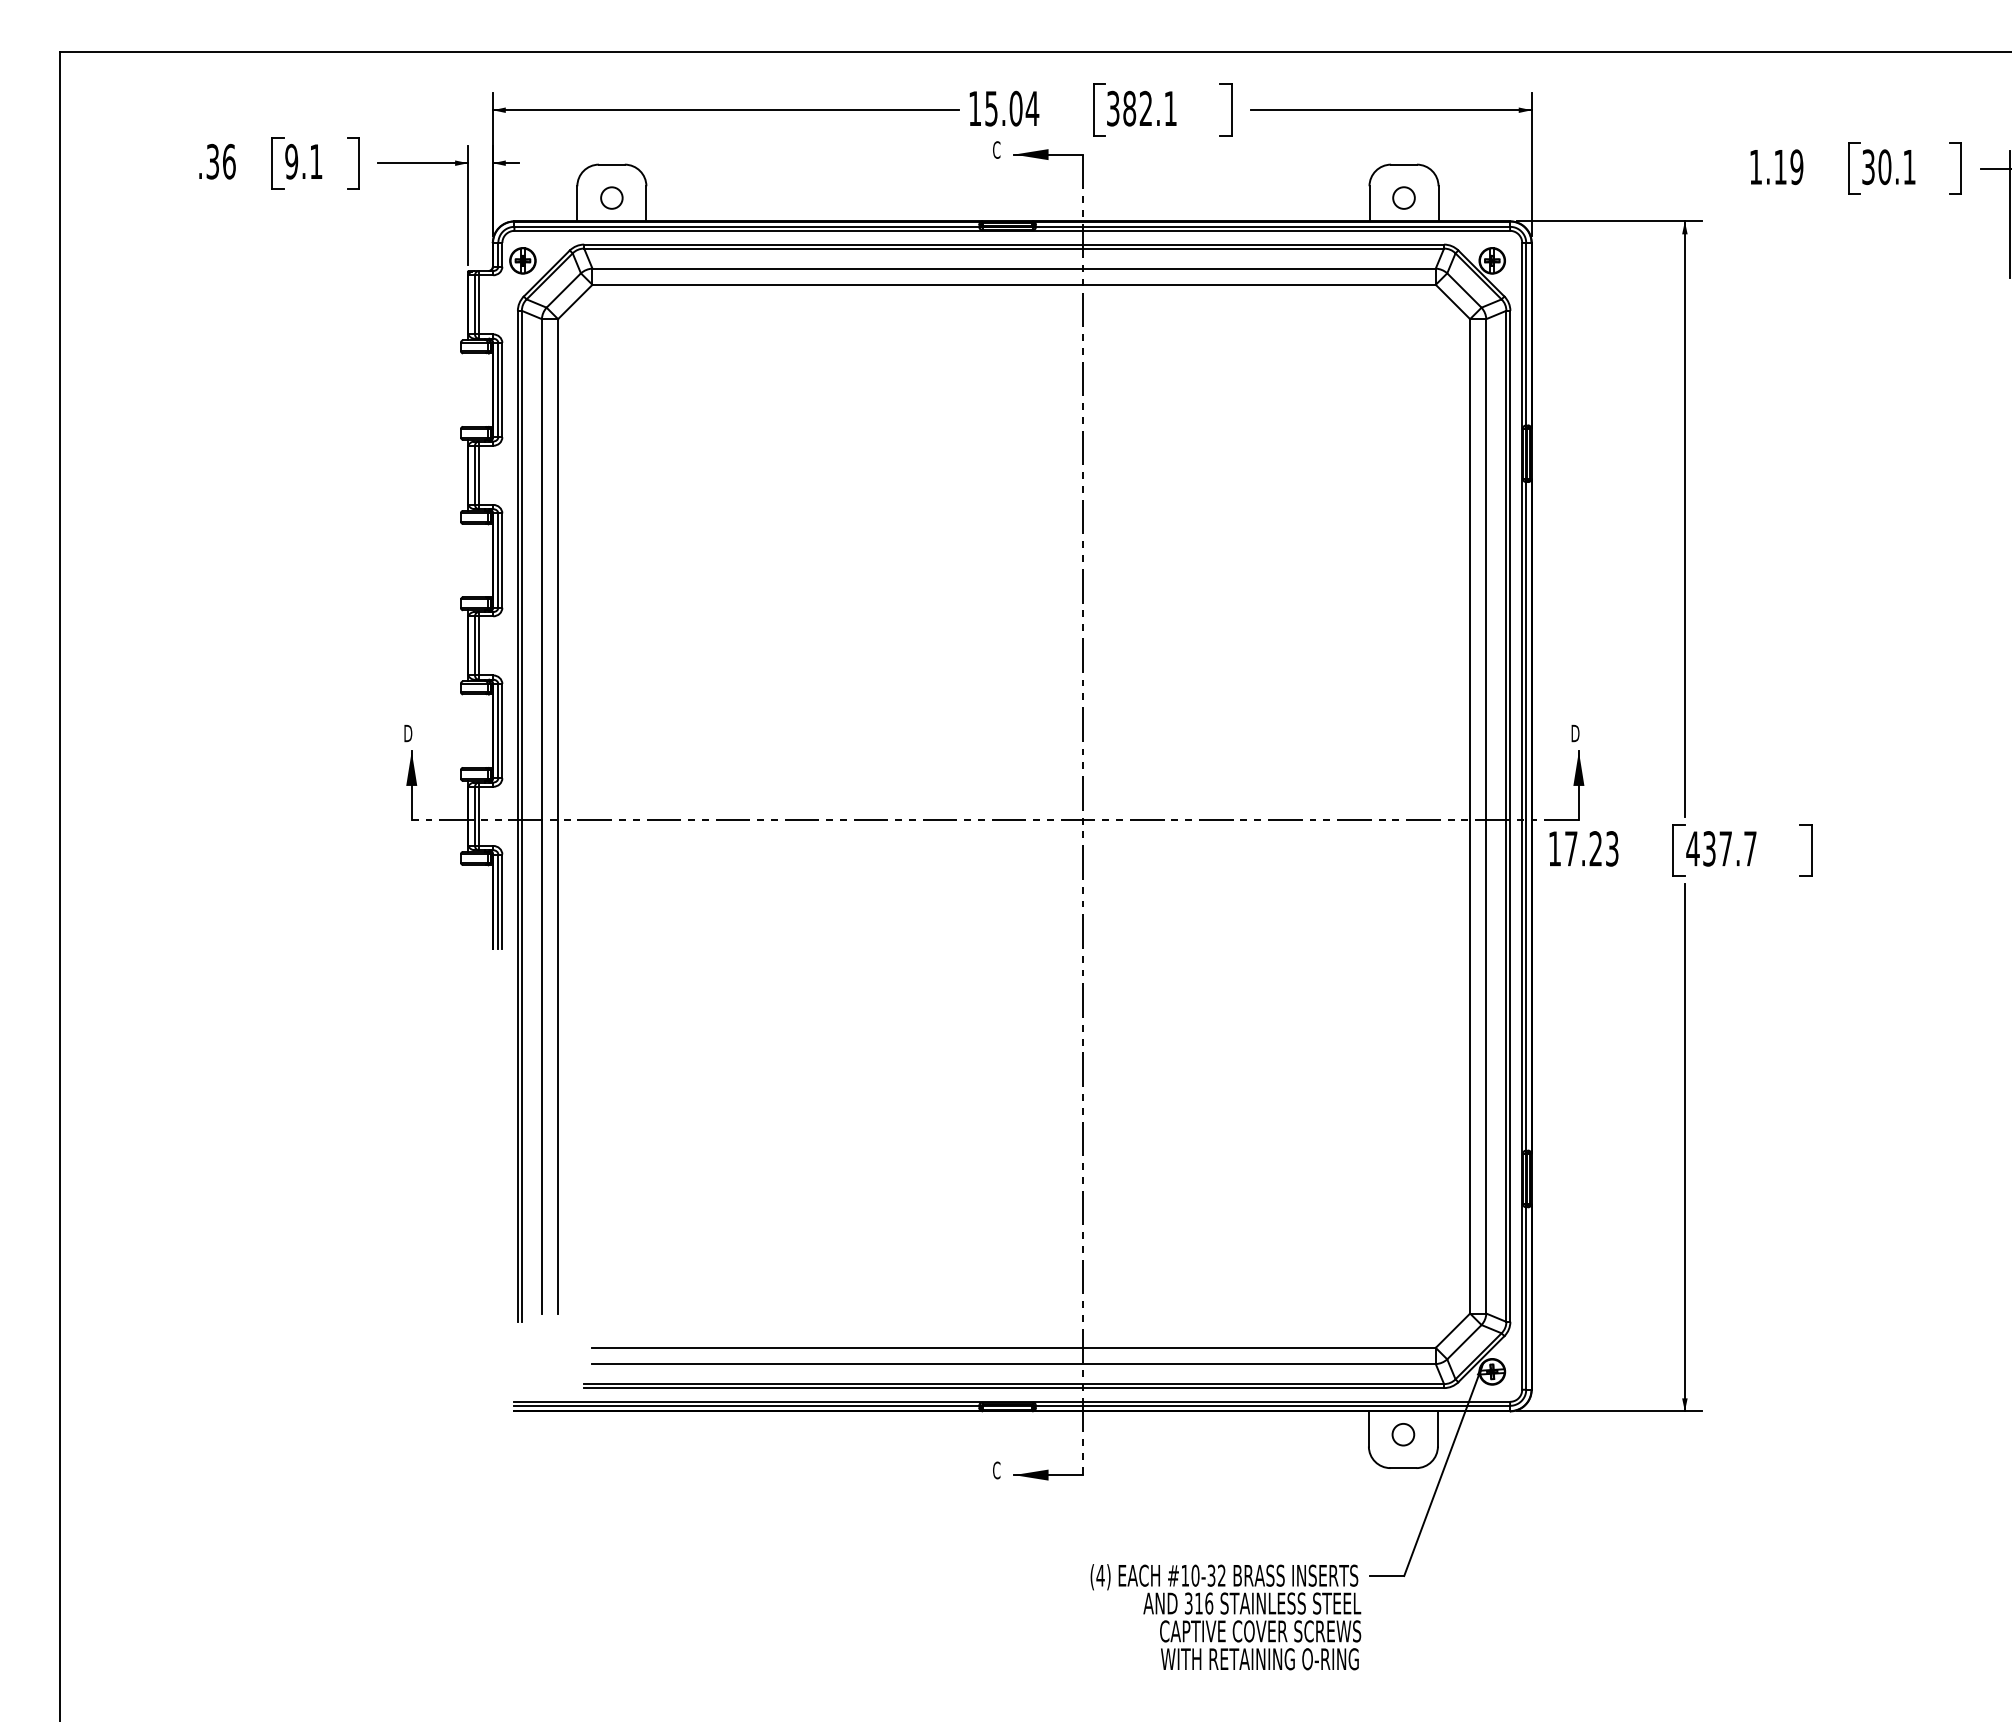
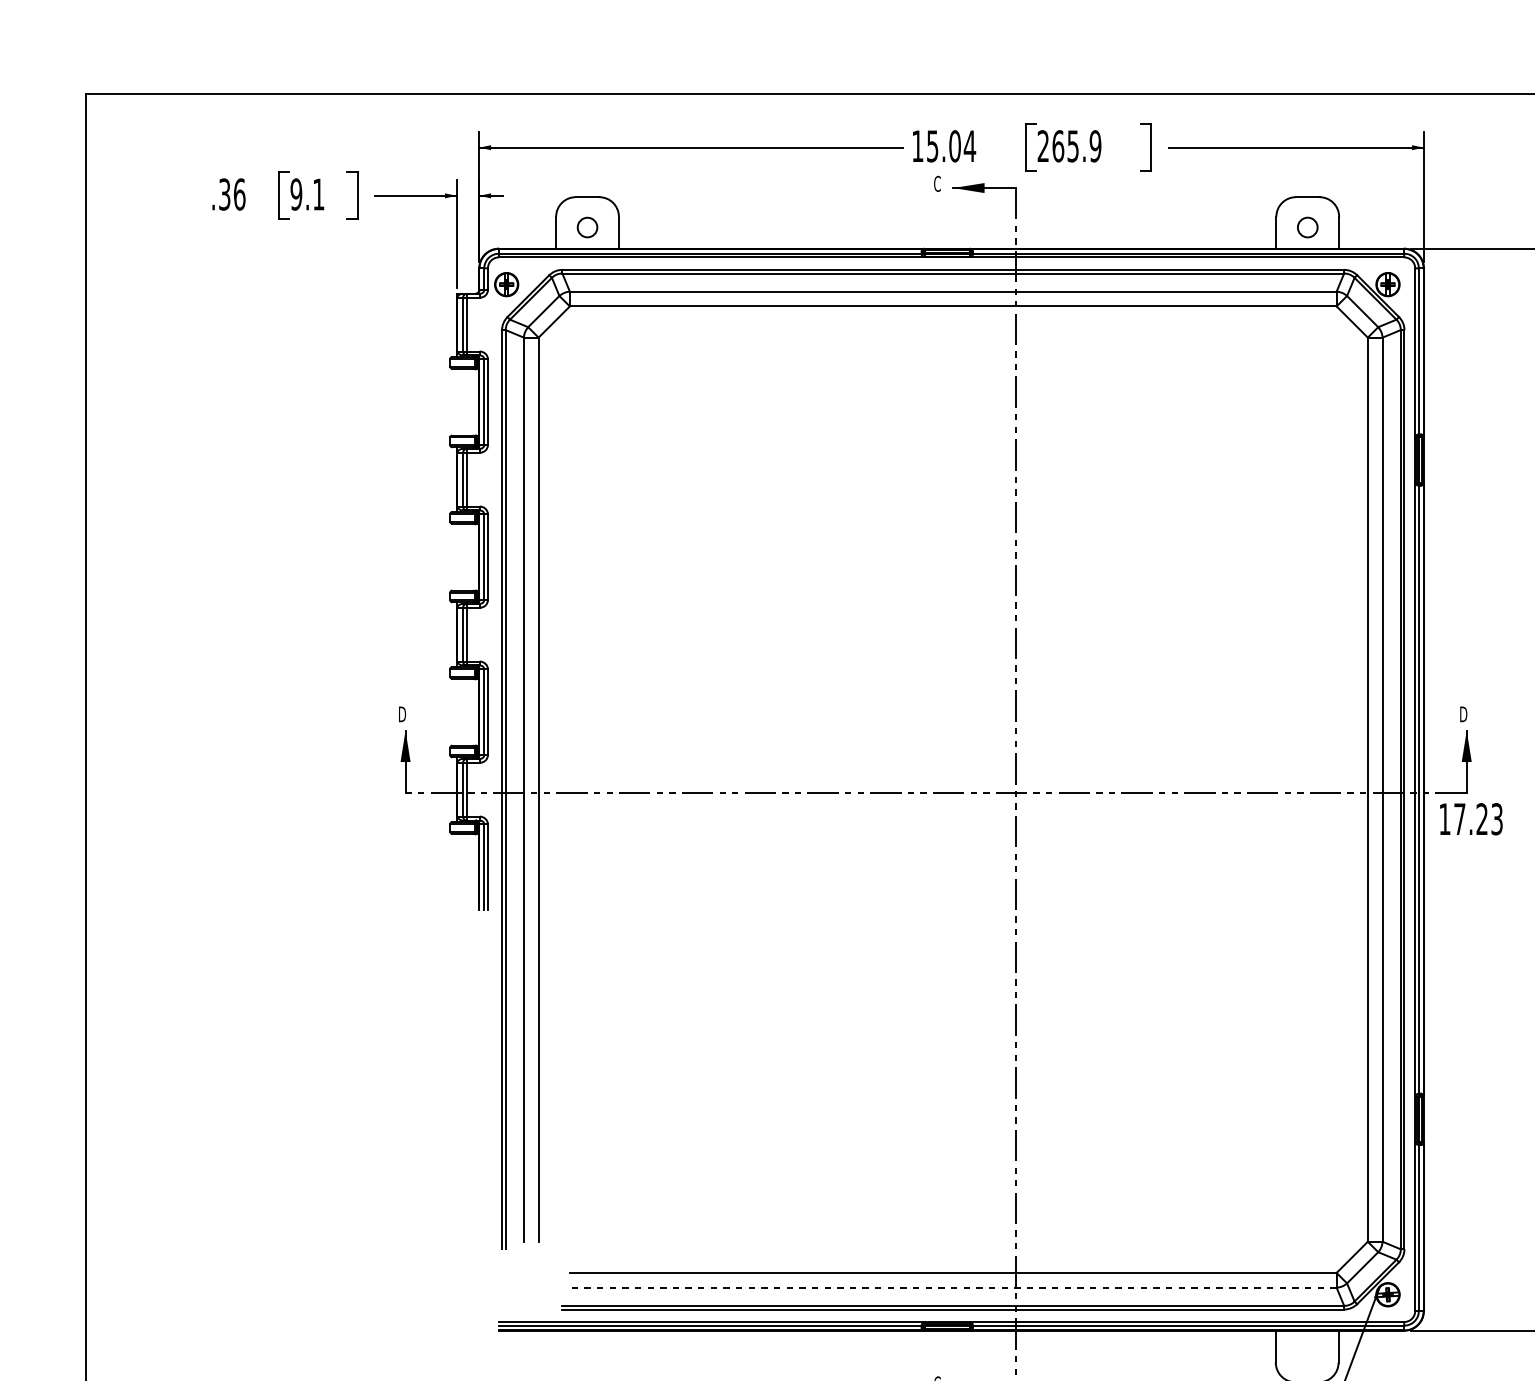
text: (1142, 108) -> (1069, 146), 382.1 -> 265.9
line: (1014, 1364) -> (953, 1288), solid -> dashed
circle: (1403, 1434) -> (1307, 1351), removed

